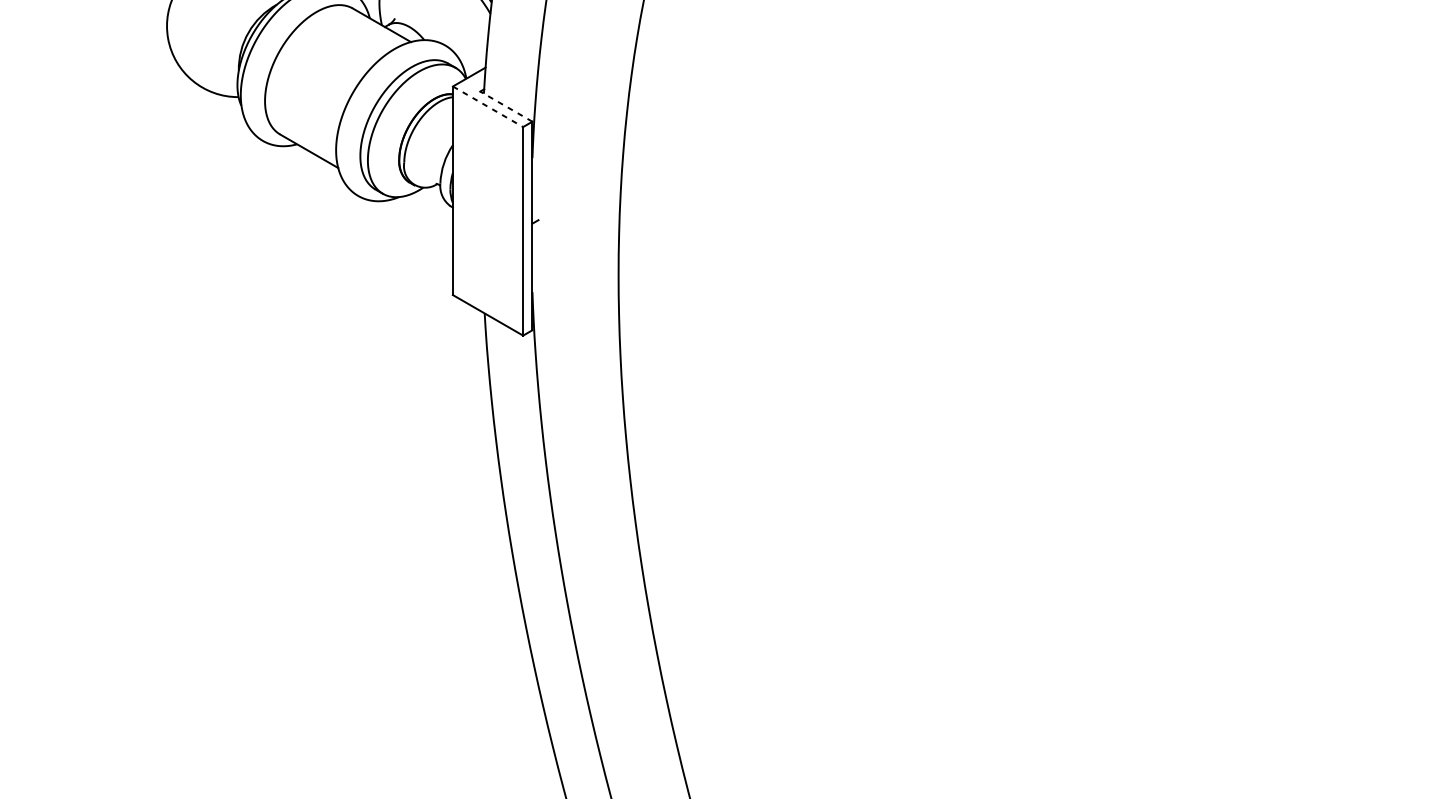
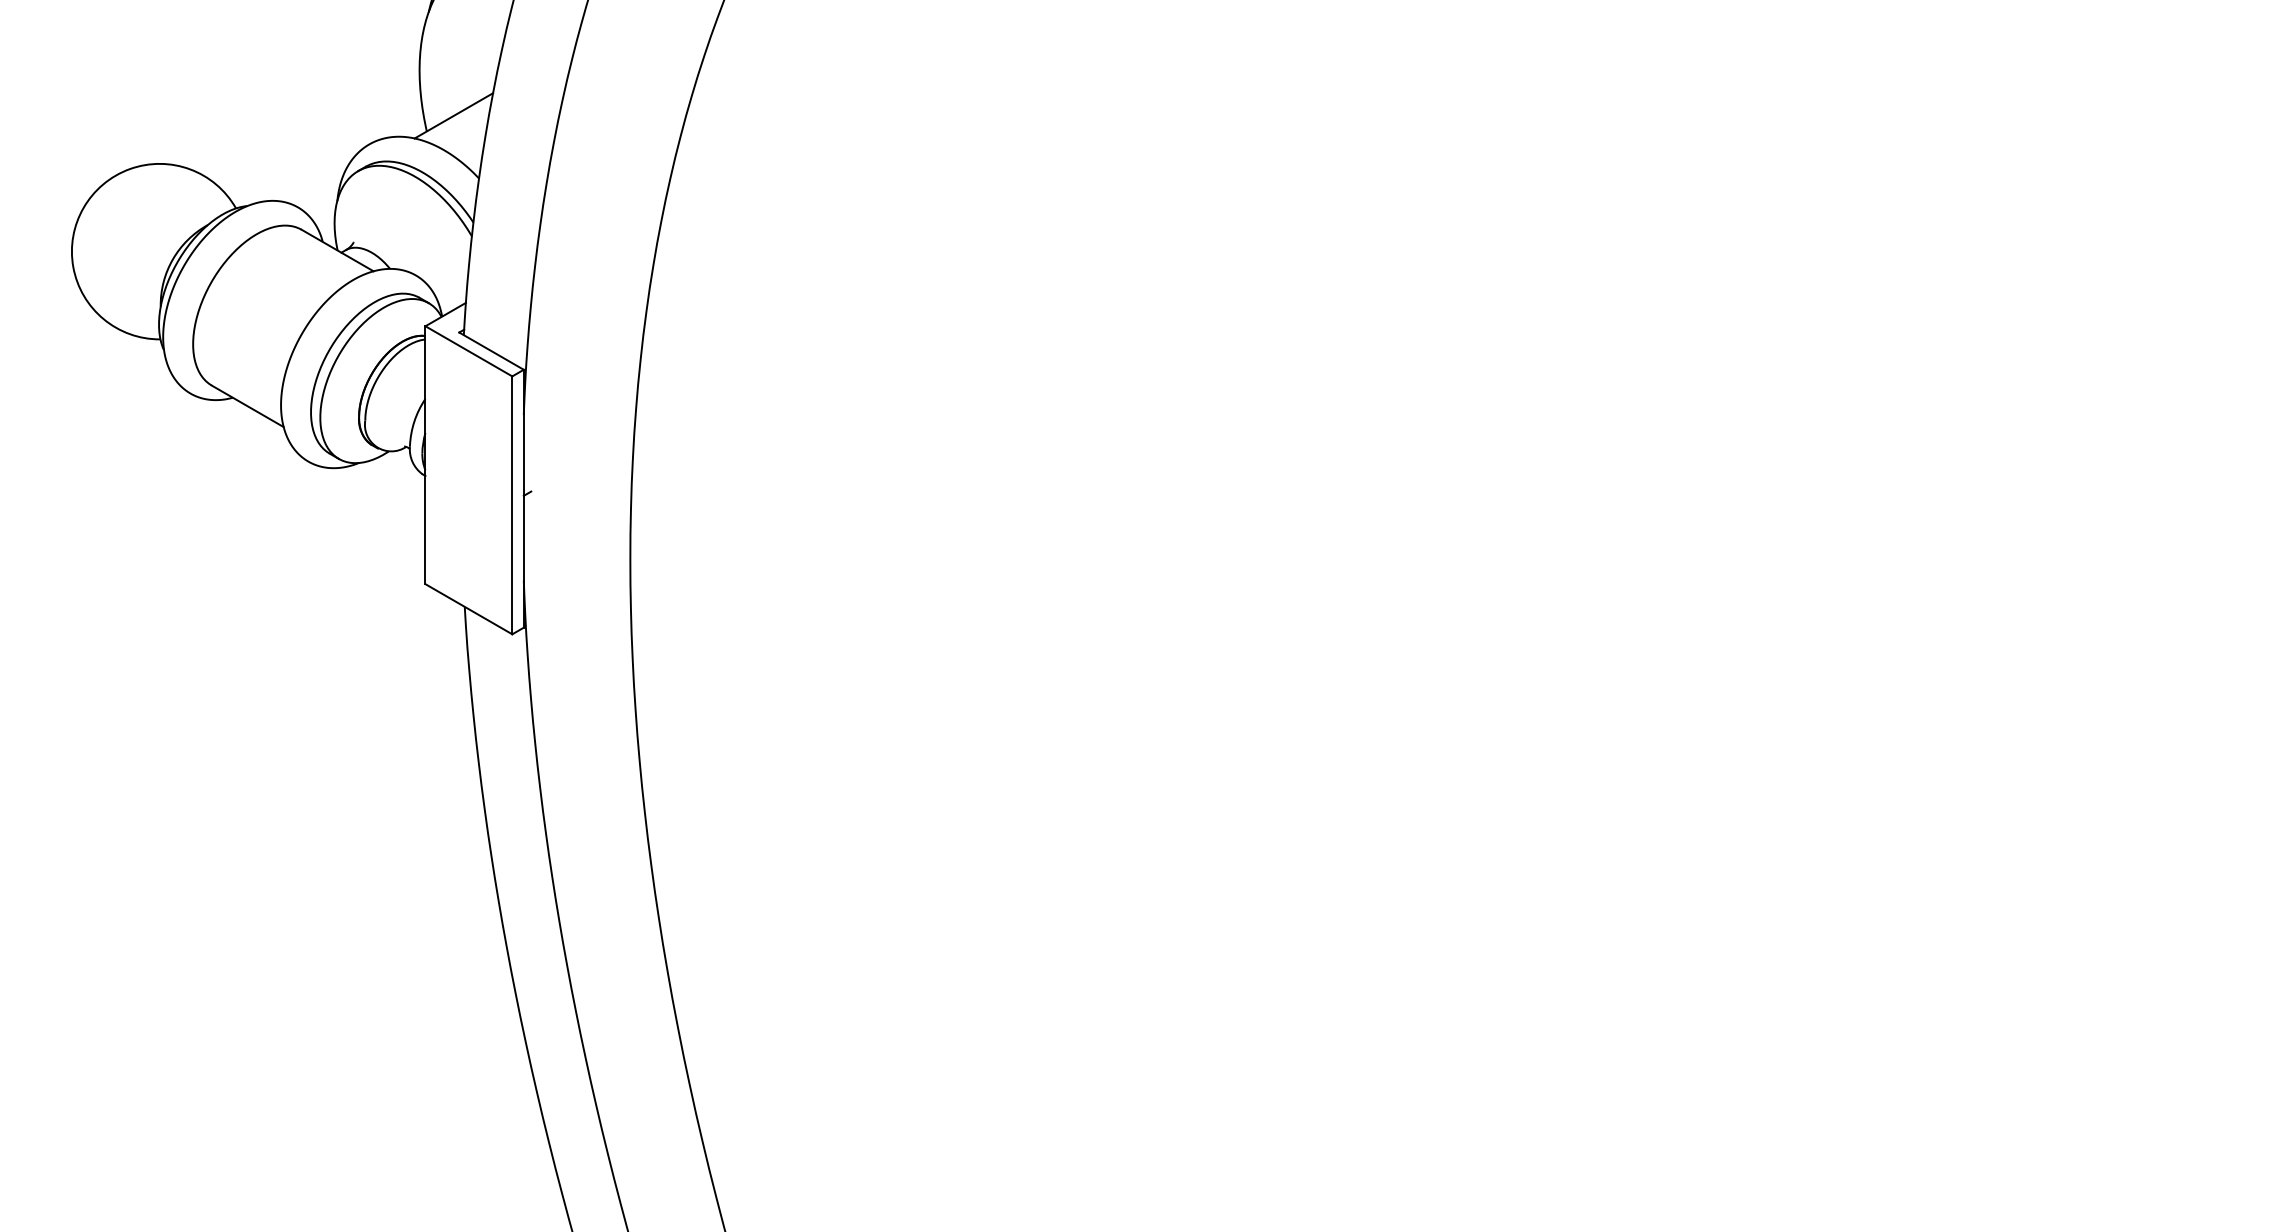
line: (488, 106) -> (469, 351), dashed -> solid
line: (506, 106) -> (491, 350), dashed -> solid

